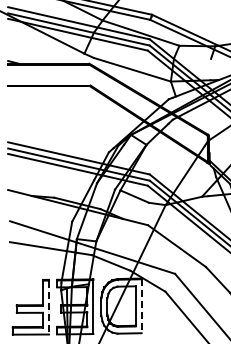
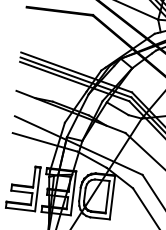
line: (141, 306) -> (112, 197), dashed -> solid
line: (49, 307) -> (38, 189), dashed -> solid

